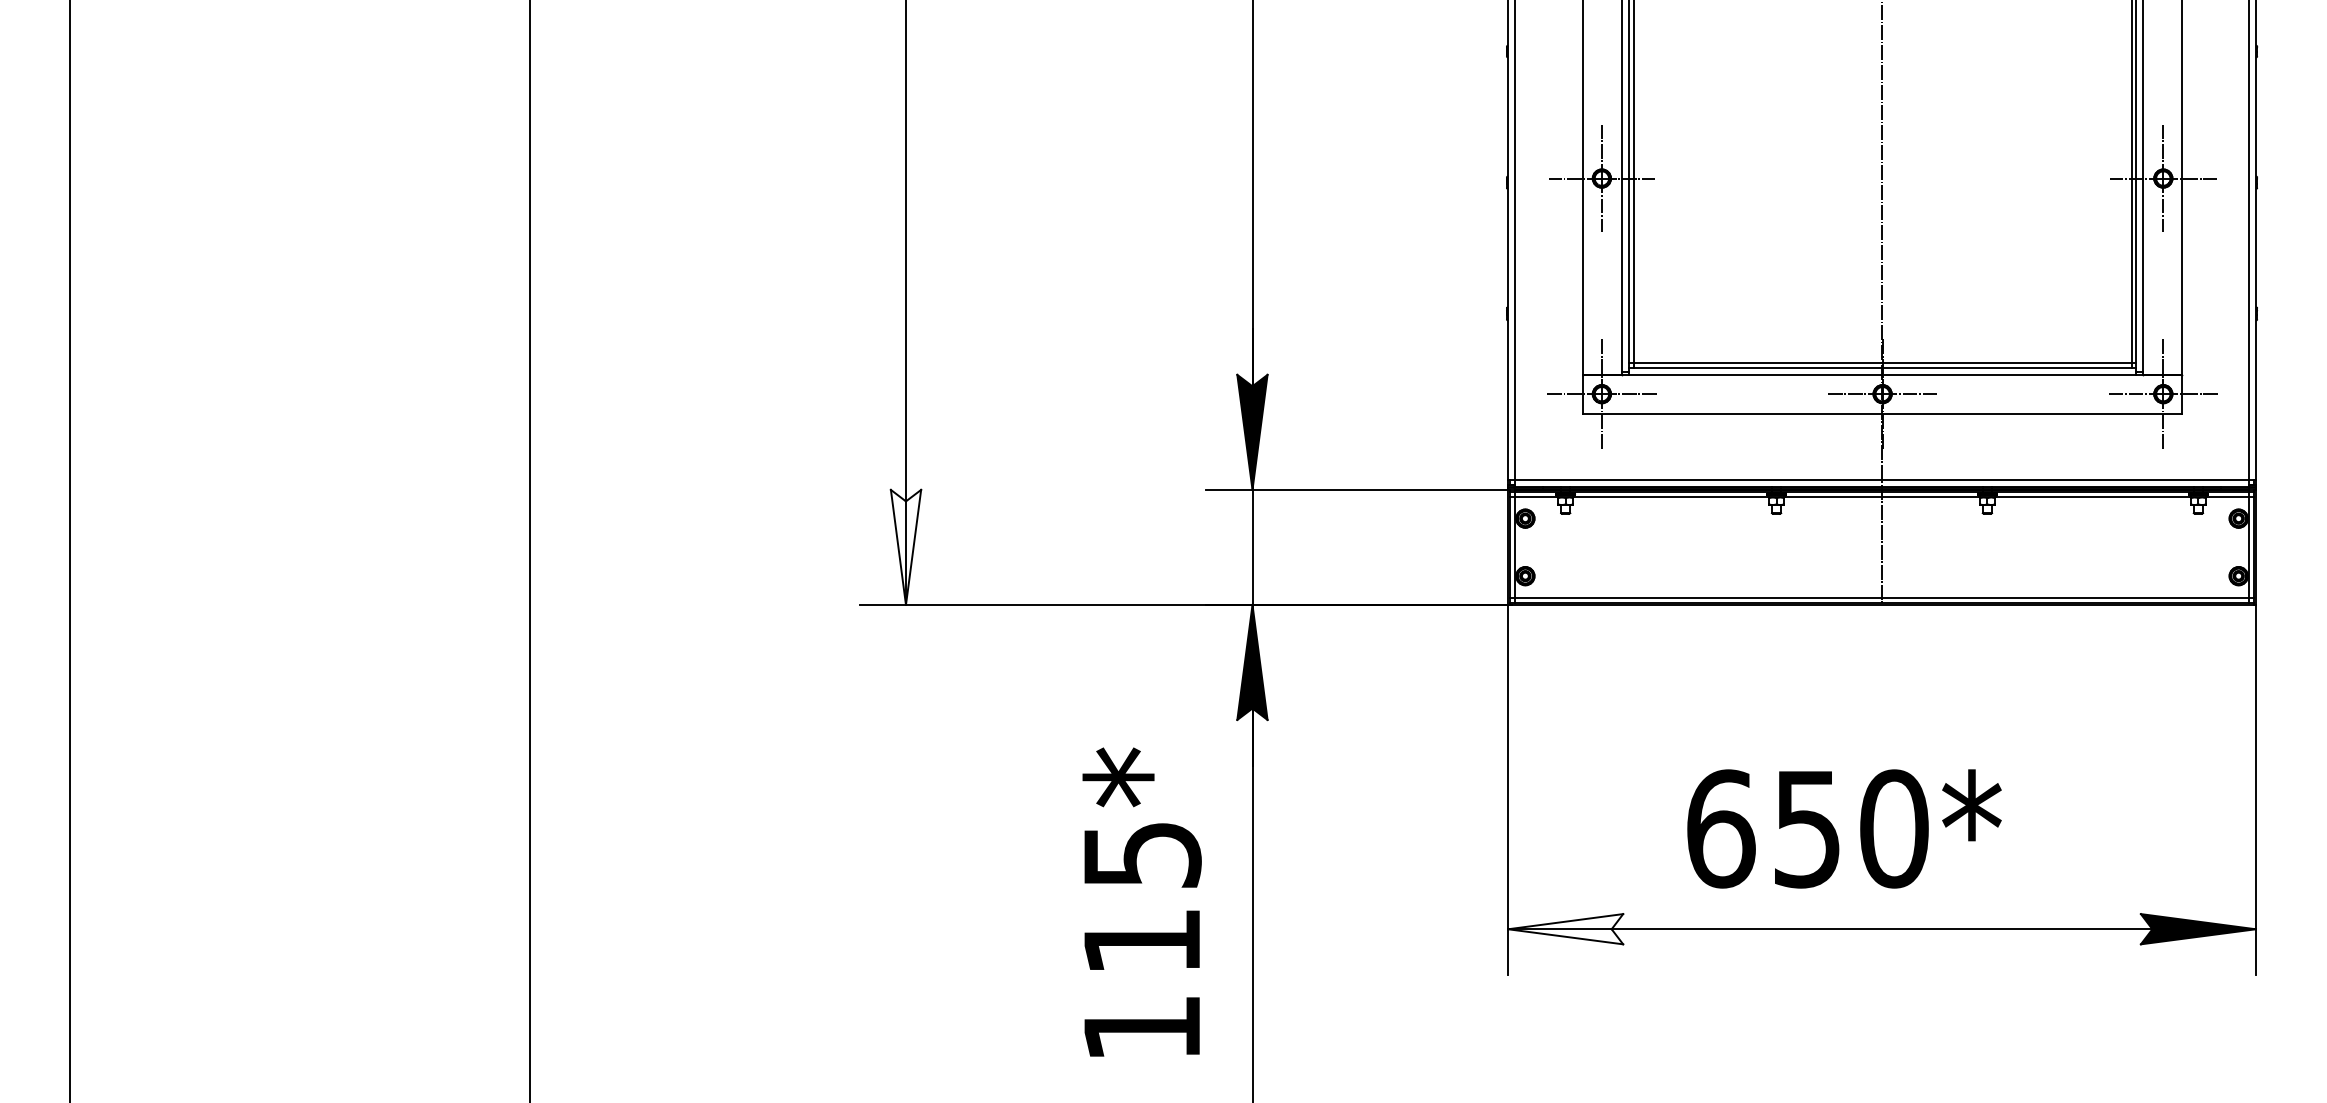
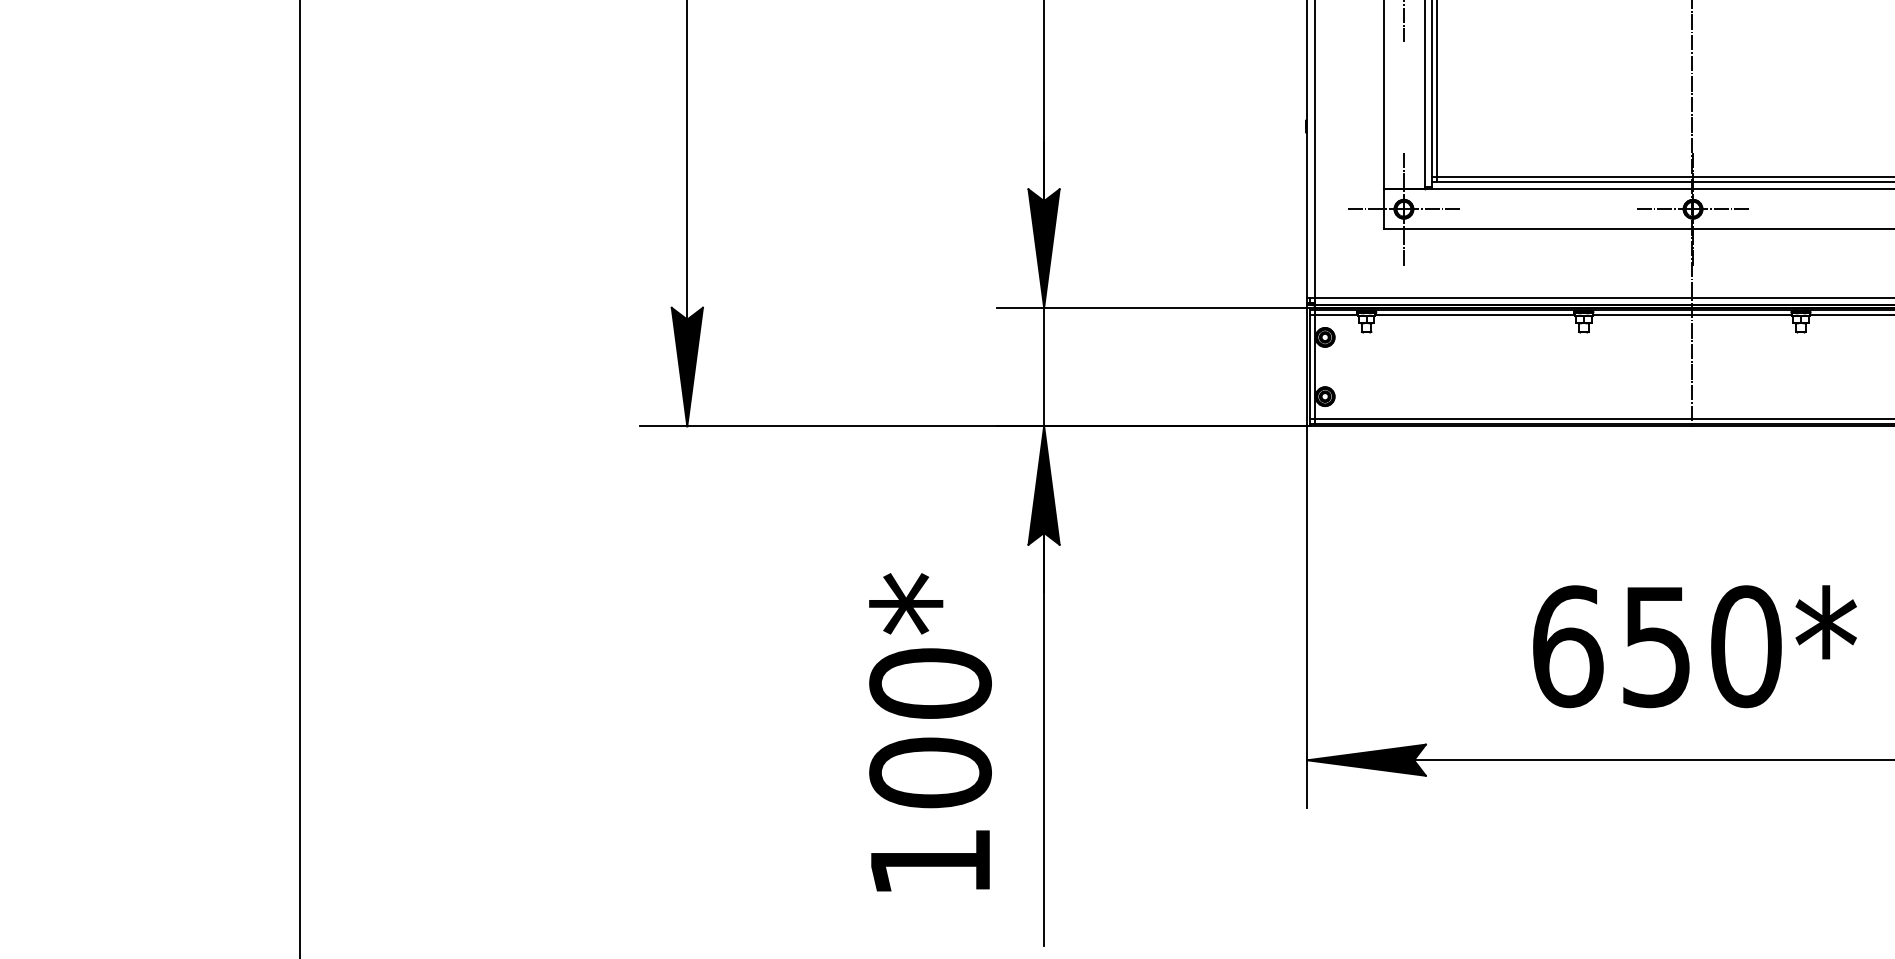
fill: (905, 546) -> (686, 366), added
text: (1844, 828) -> (1694, 646), moved
text: (1141, 897) -> (929, 727), 115* -> 100*
fill: (1565, 929) -> (1366, 760), added

